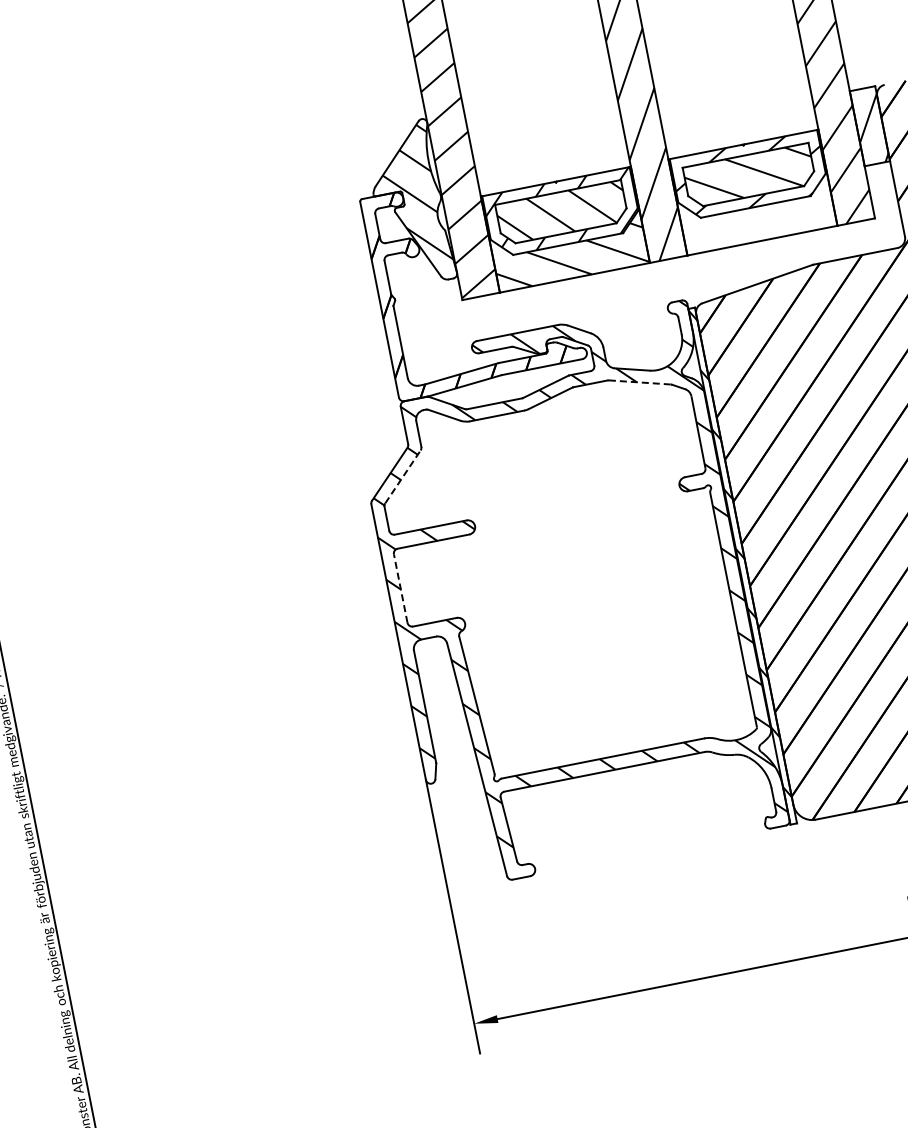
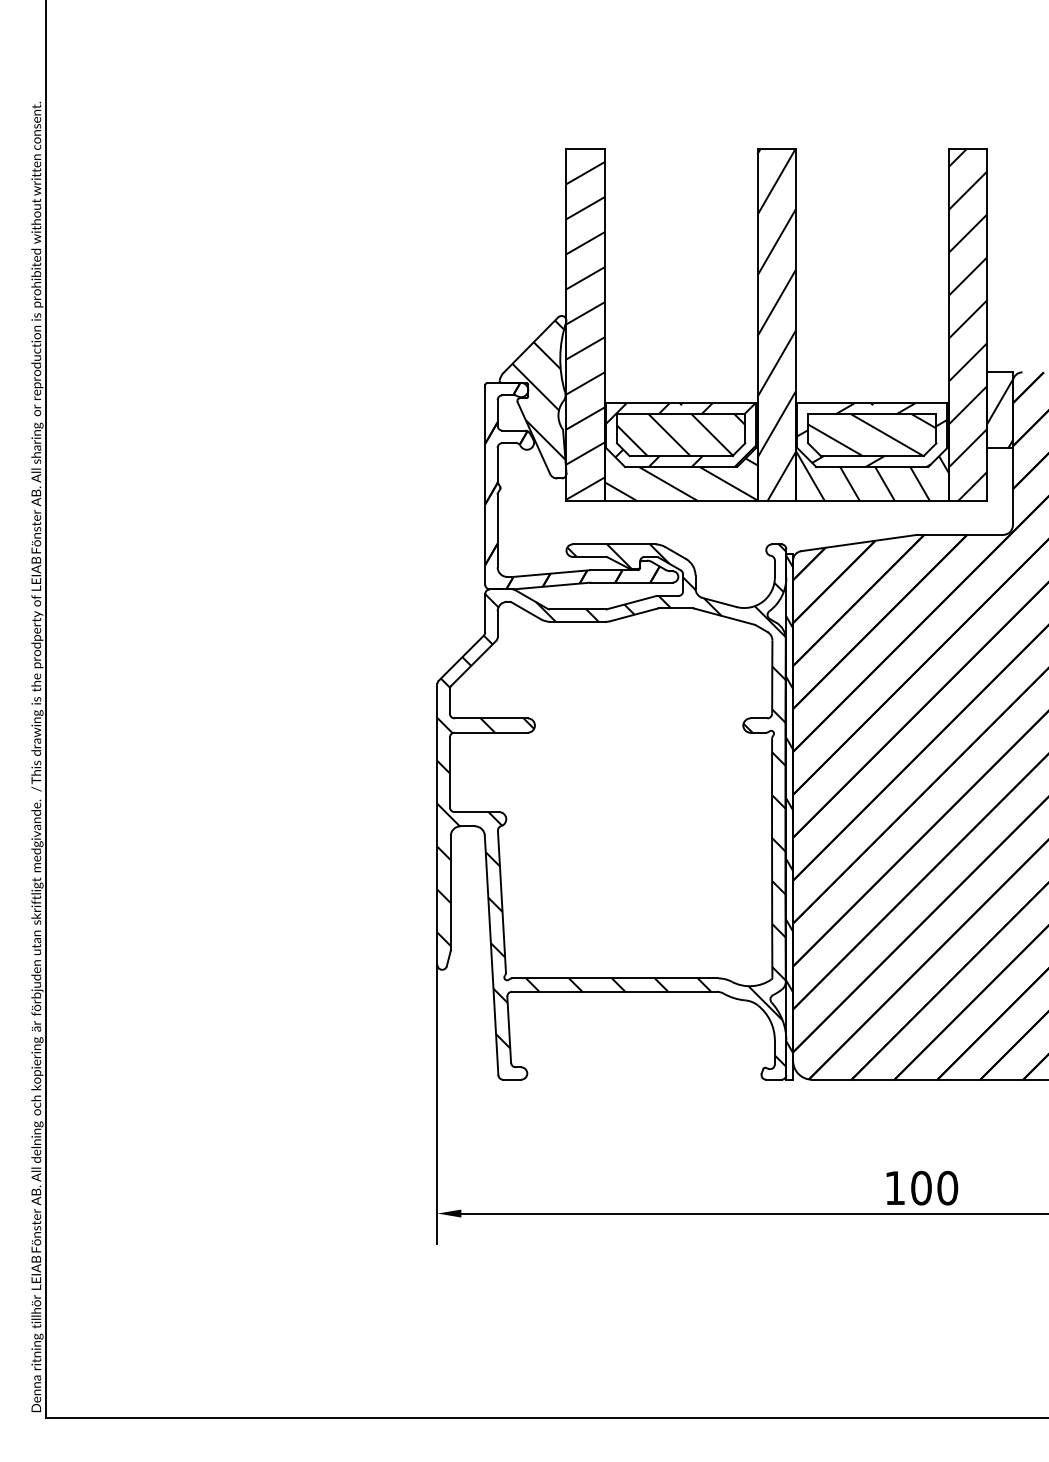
hatch: (752, 195) -> (871, 455), added
line: (640, 382) -> (725, 616), dashed -> solid
line: (402, 477) -> (473, 663), dashed -> solid
line: (400, 588) -> (449, 772), dashed -> solid

